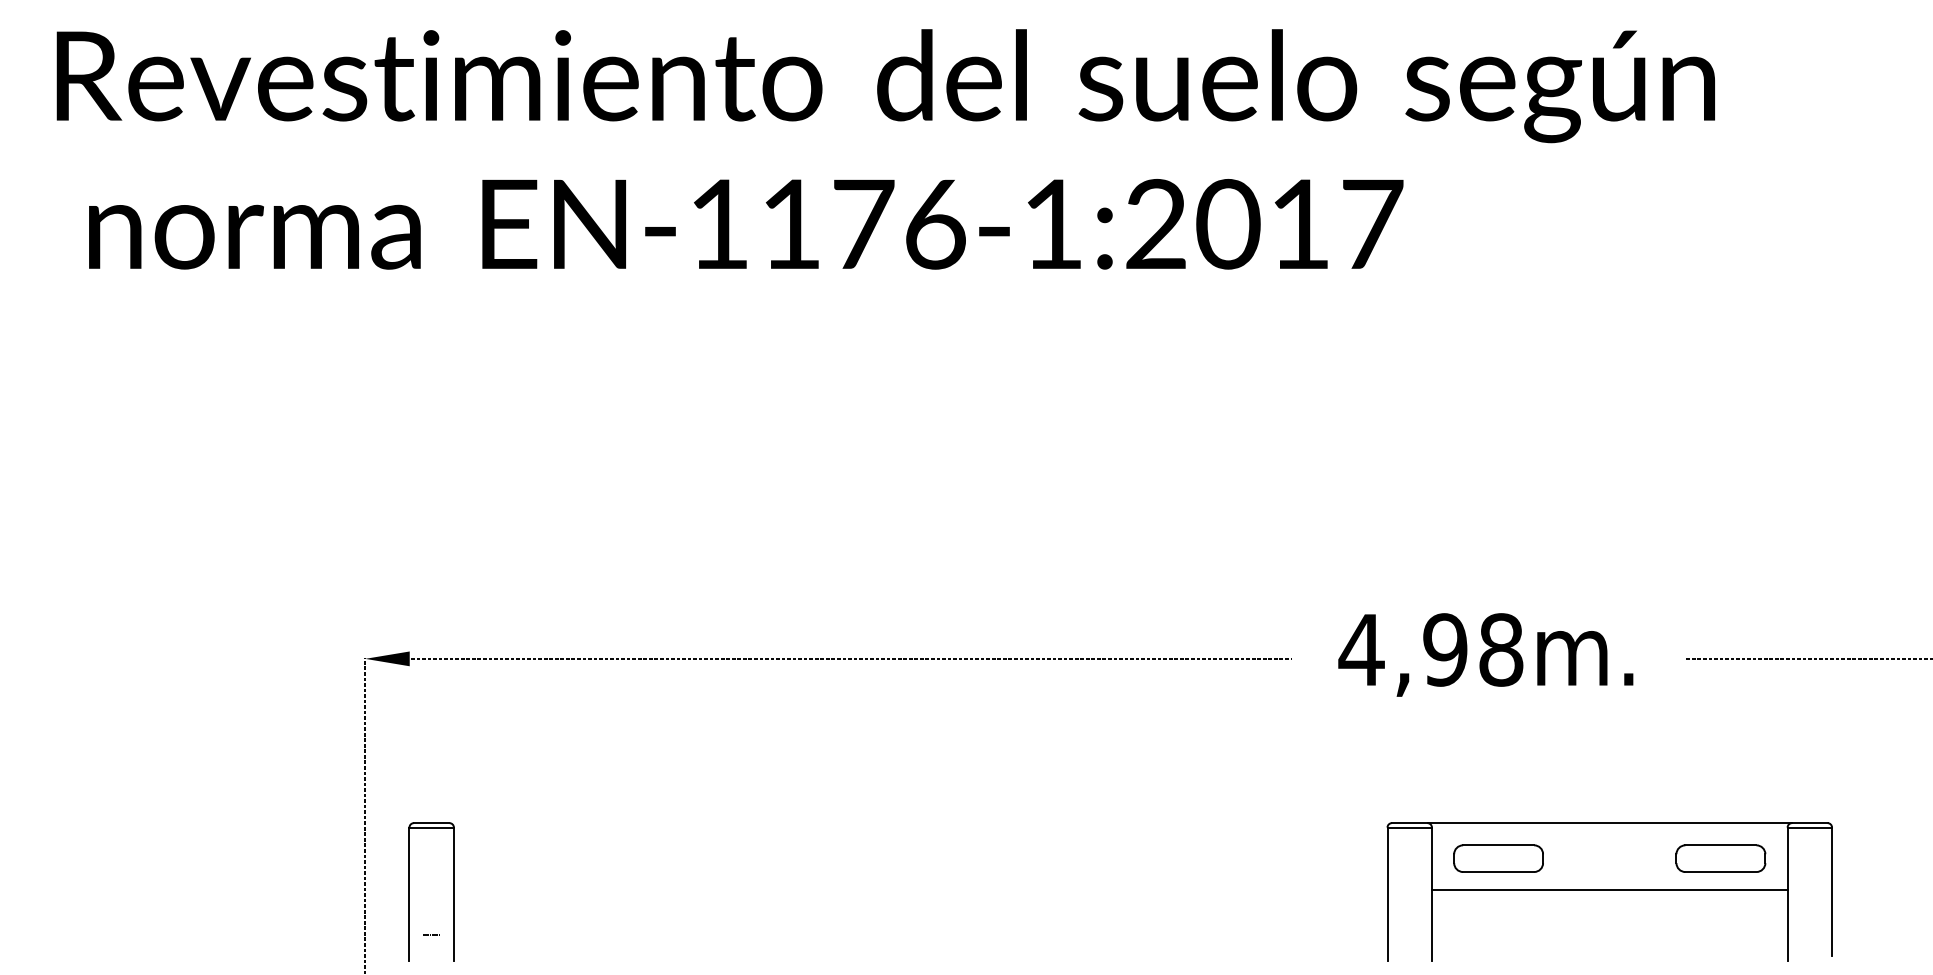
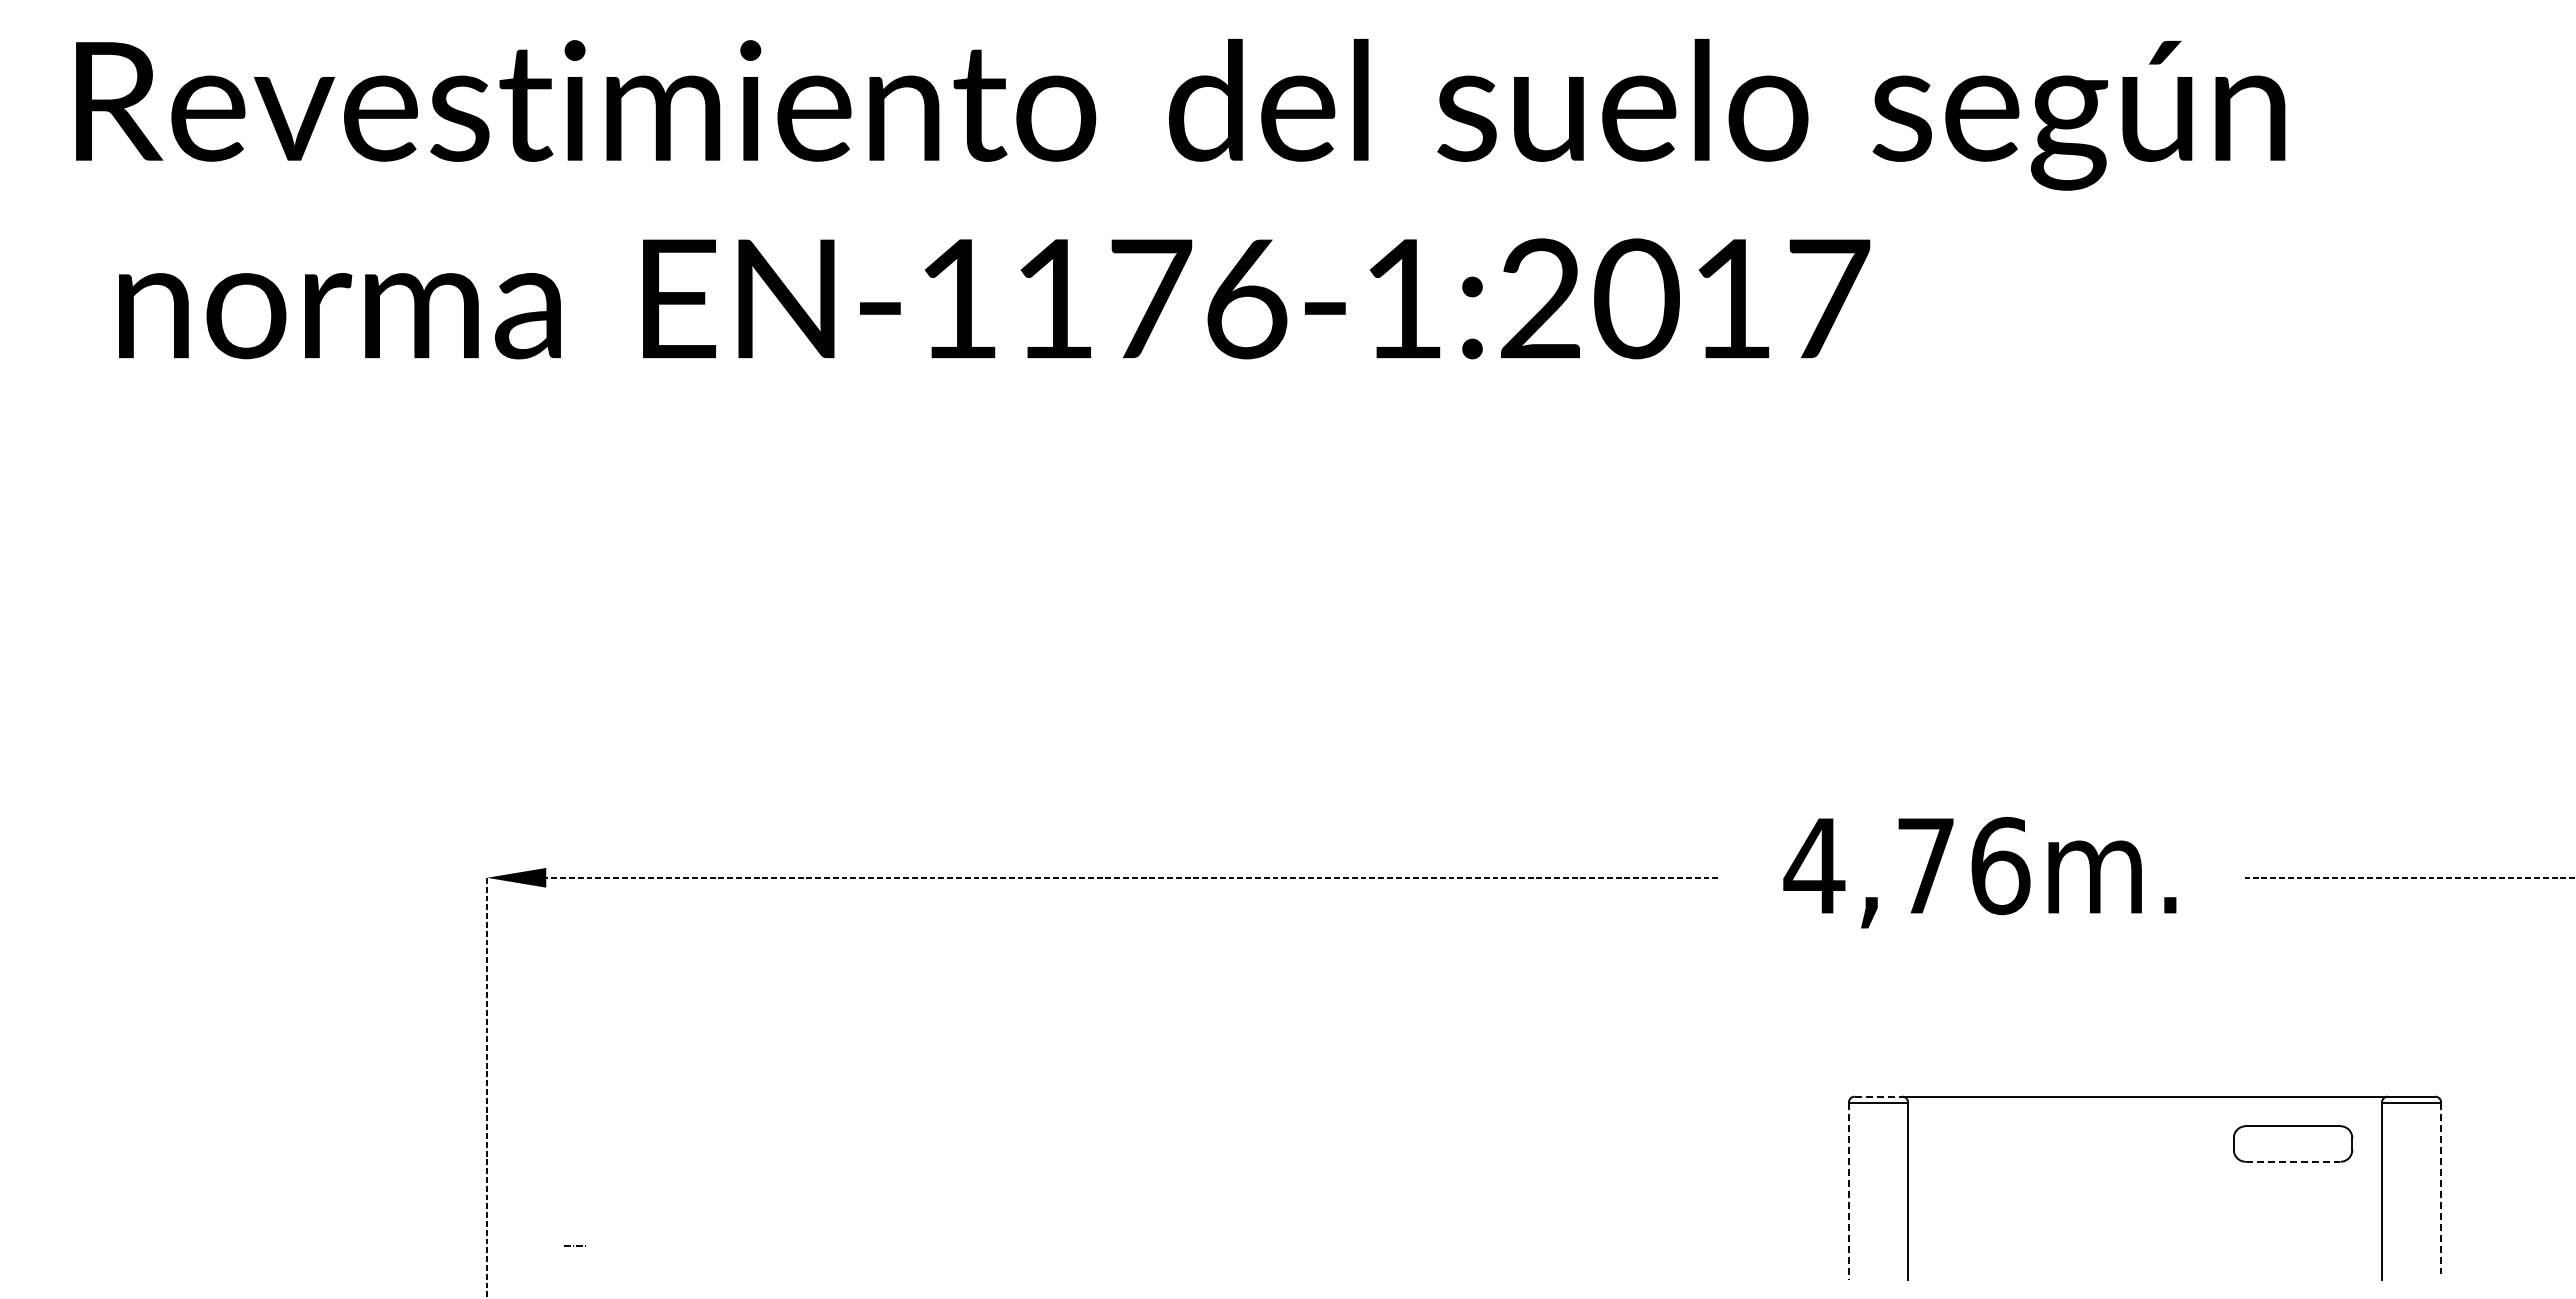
text: (1473, 649) -> (1963, 865), 4,98m. -> 4,76m.
line: (1409, 823) -> (1878, 1096), solid -> dashed
part: (1498, 858) -> (1996, 1143), removed
line: (1721, 871) -> (2293, 1161), solid -> dashed
line: (1609, 889) -> (2144, 1185), removed
part: (409, 891) -> (546, 1187), removed
line: (1832, 892) -> (2441, 1188), solid -> dashed
line: (1387, 894) -> (1848, 1191), solid -> dashed

